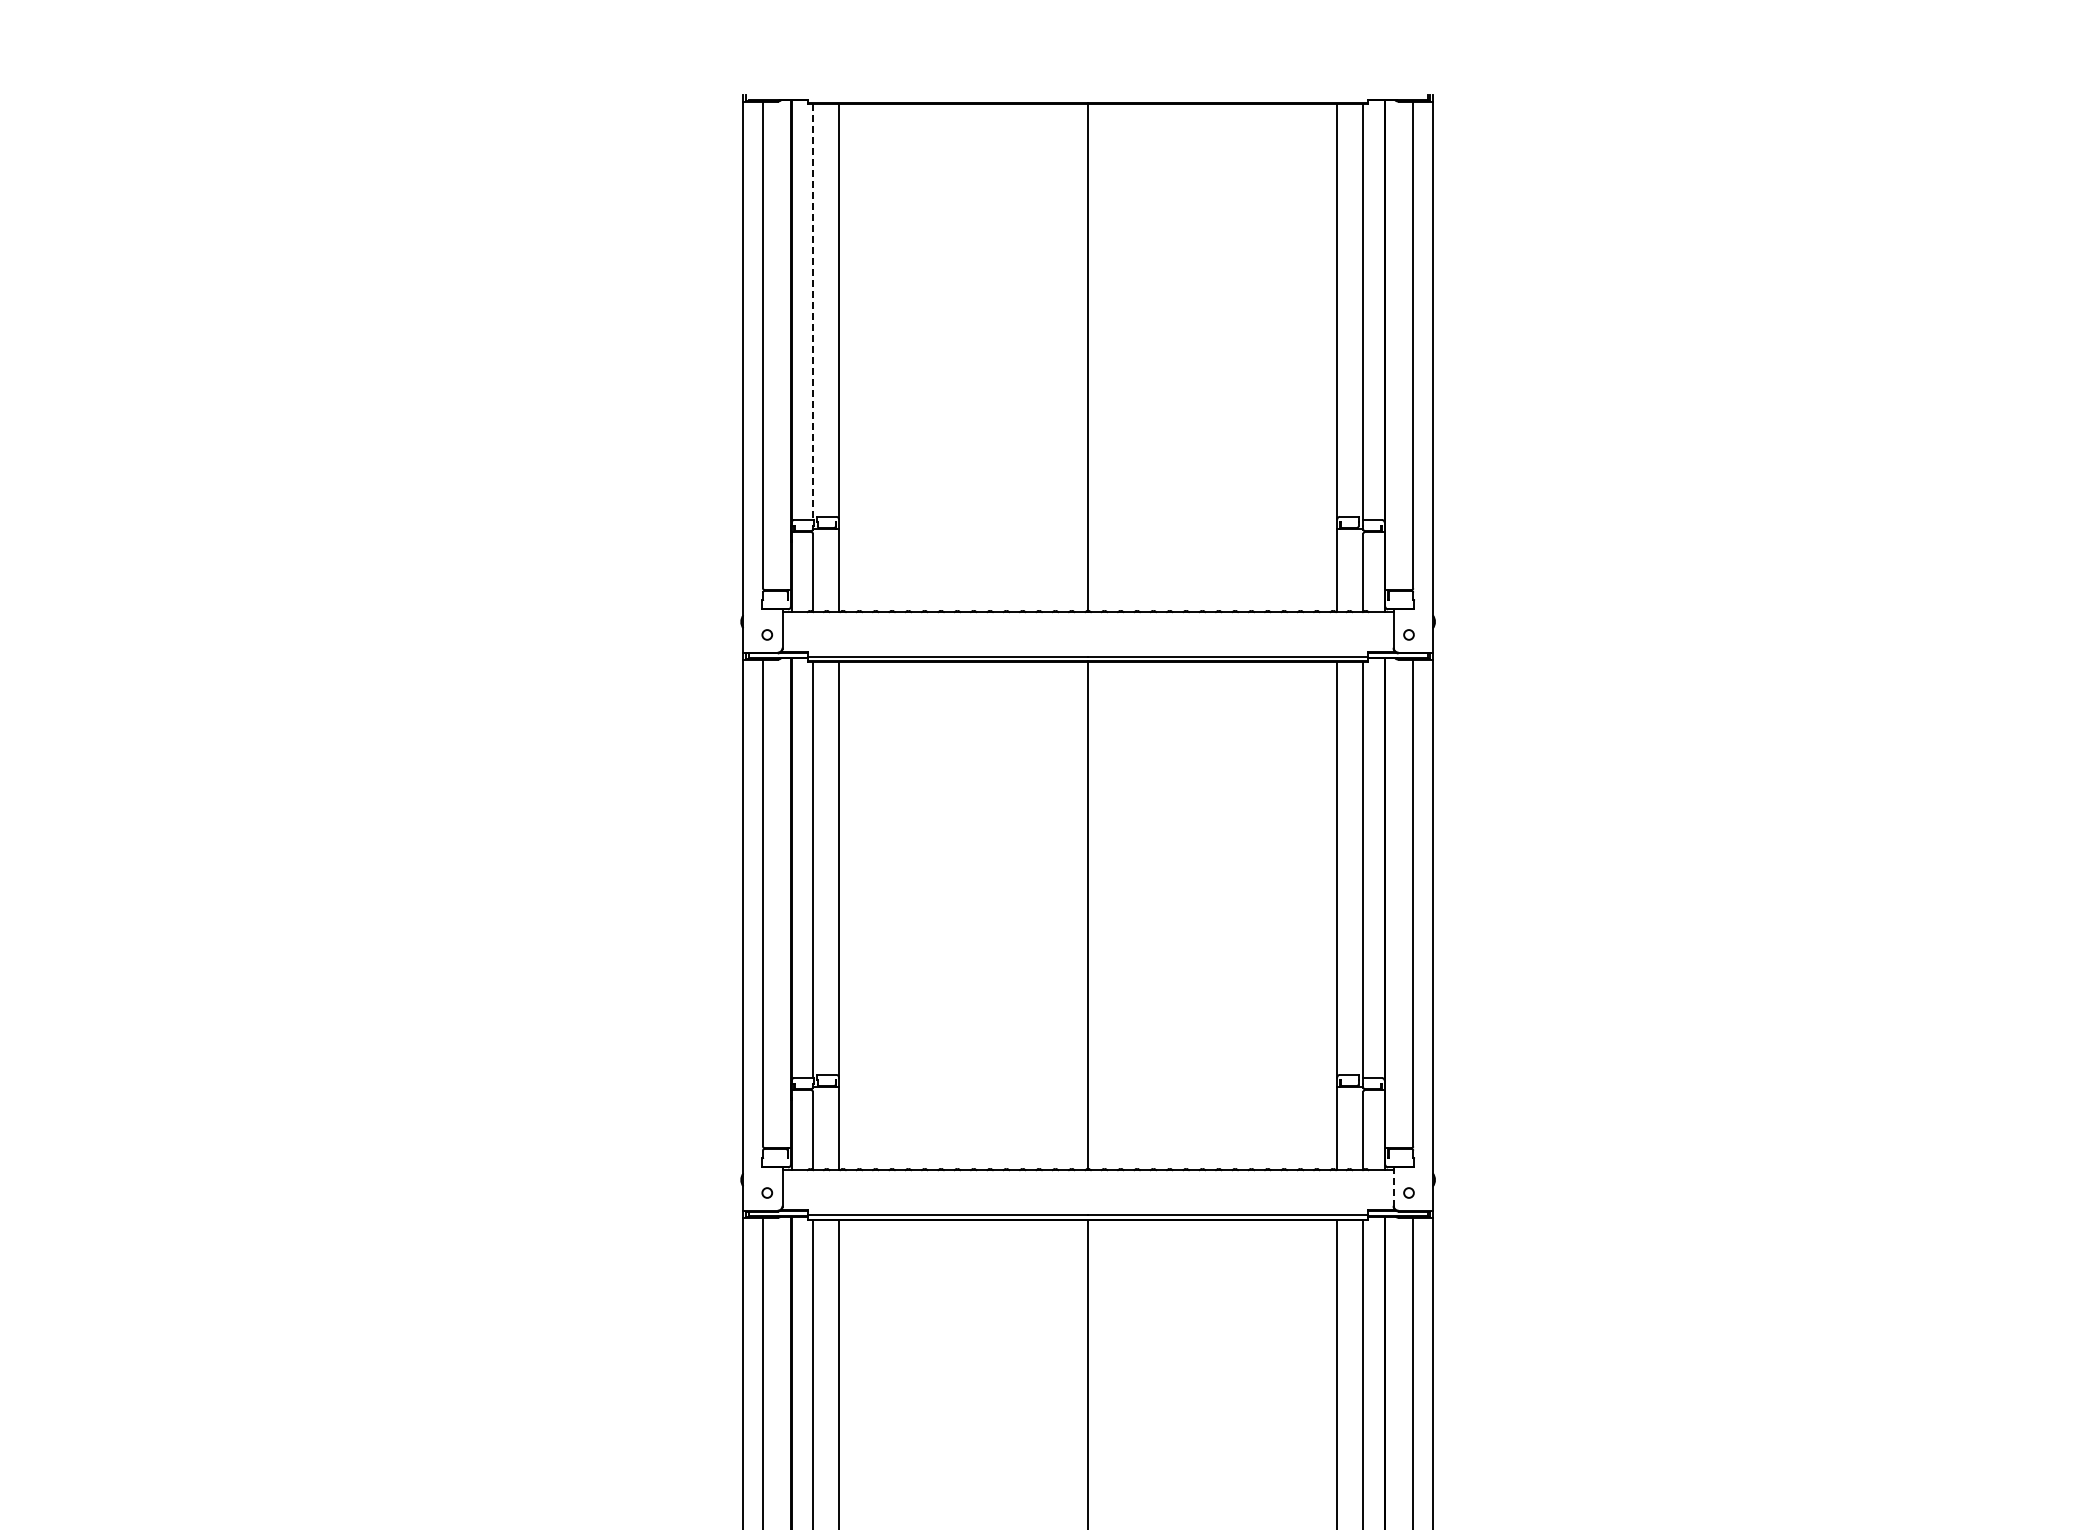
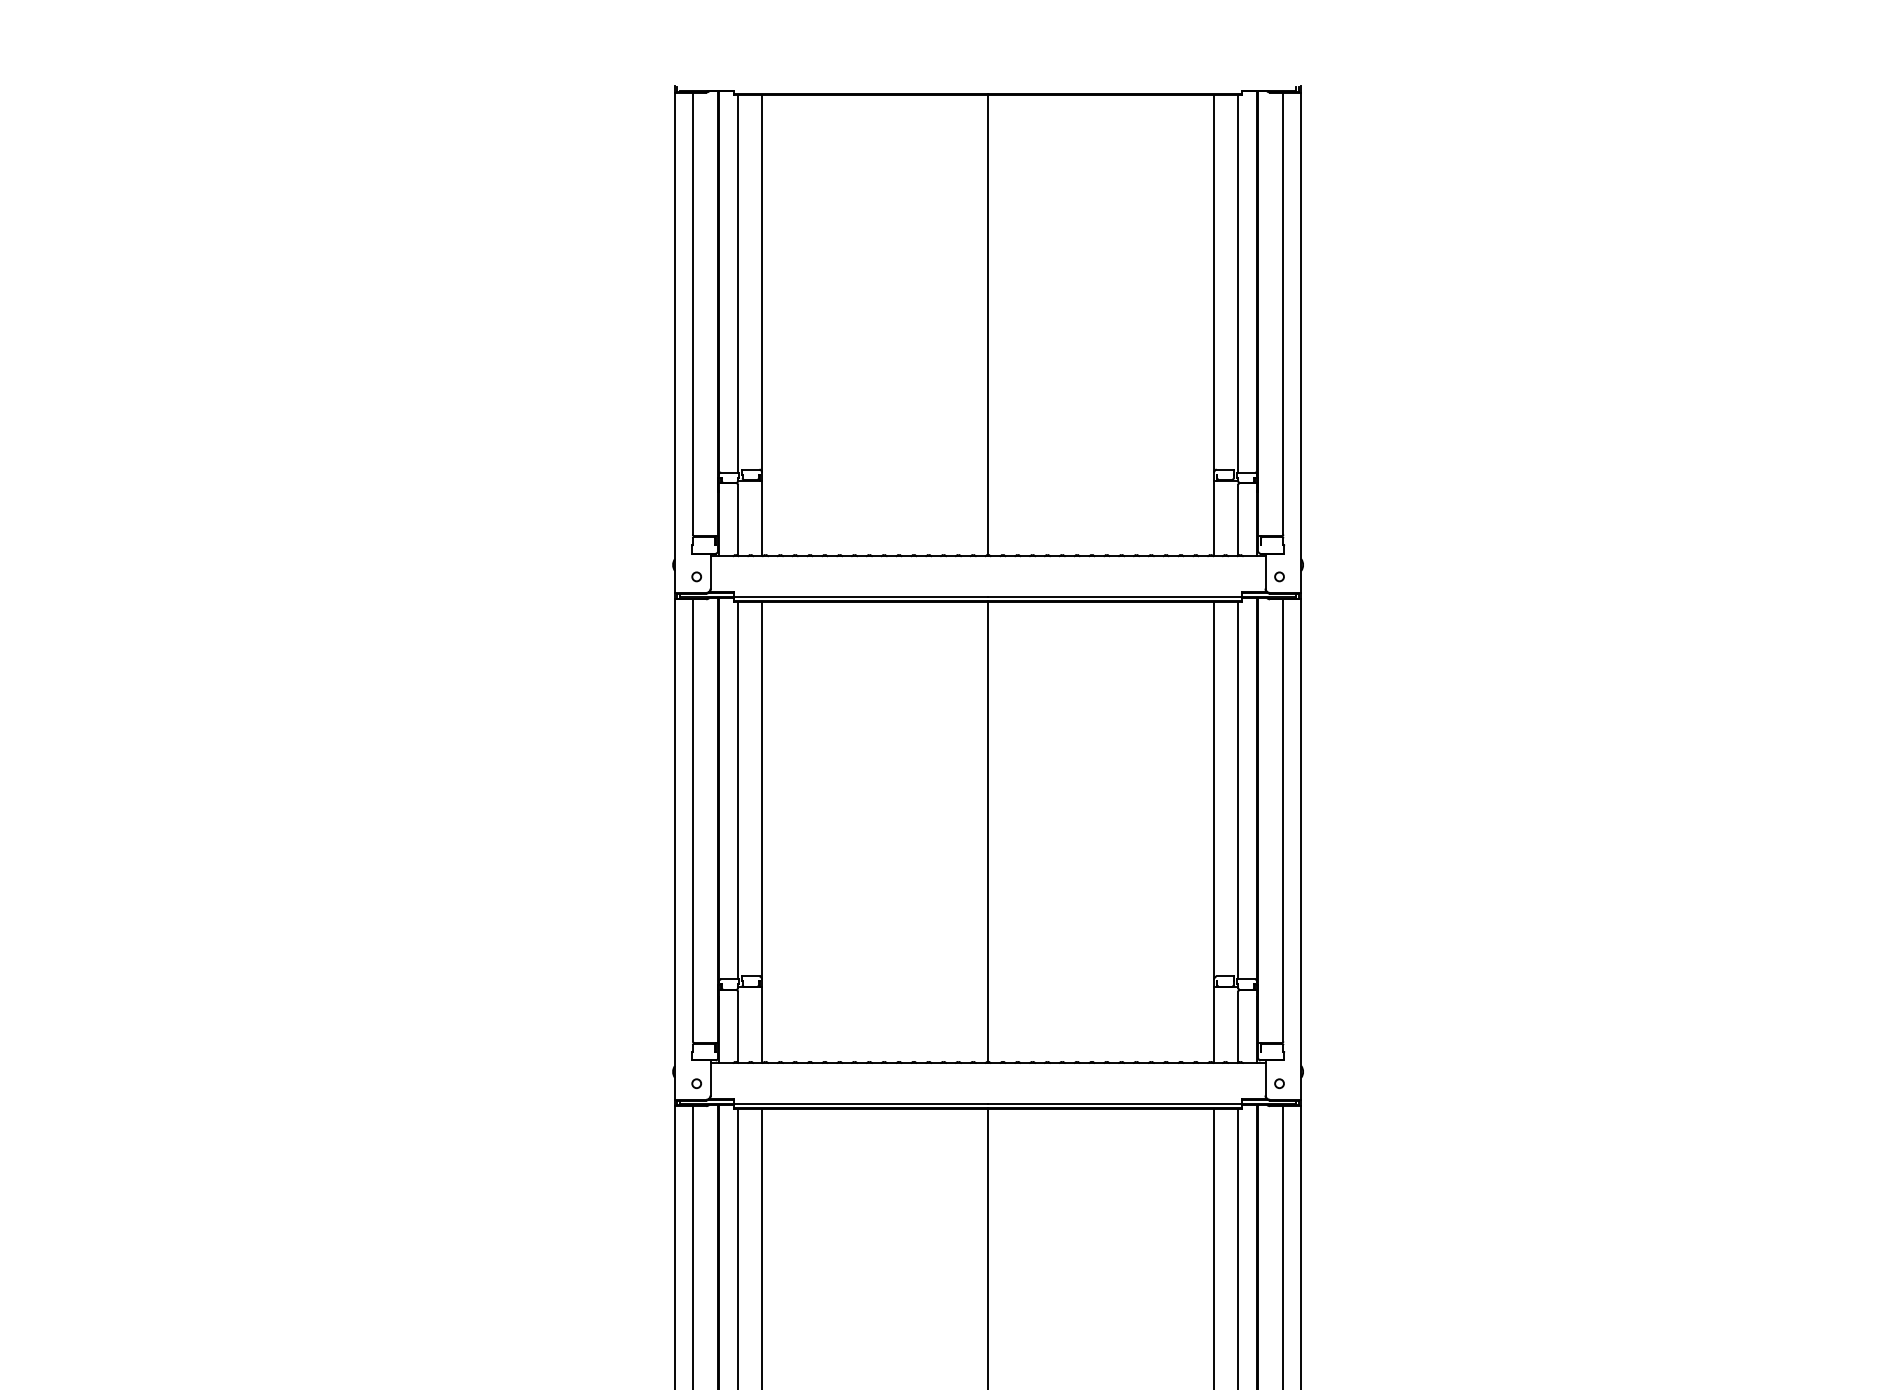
line: (812, 312) -> (737, 284), dashed -> solid
line: (1393, 1187) -> (1265, 1078), dashed -> solid

